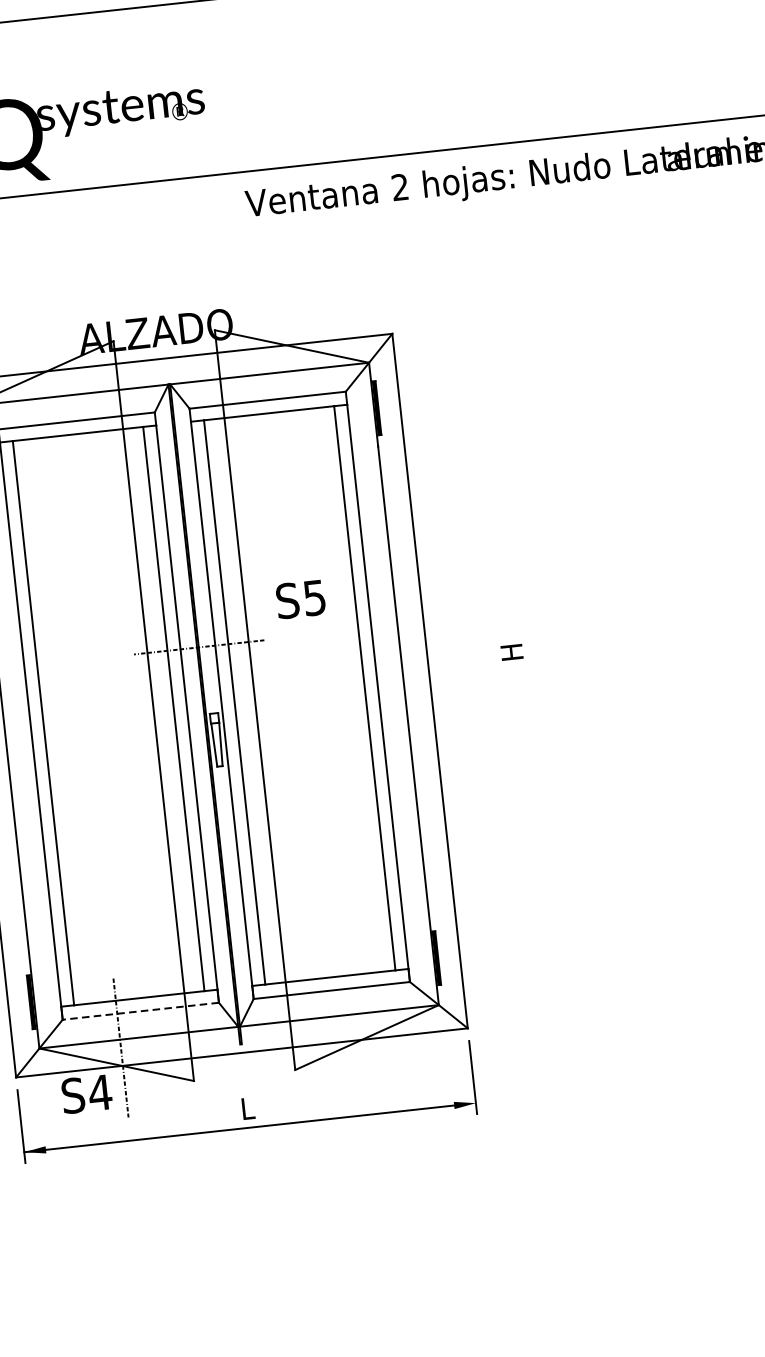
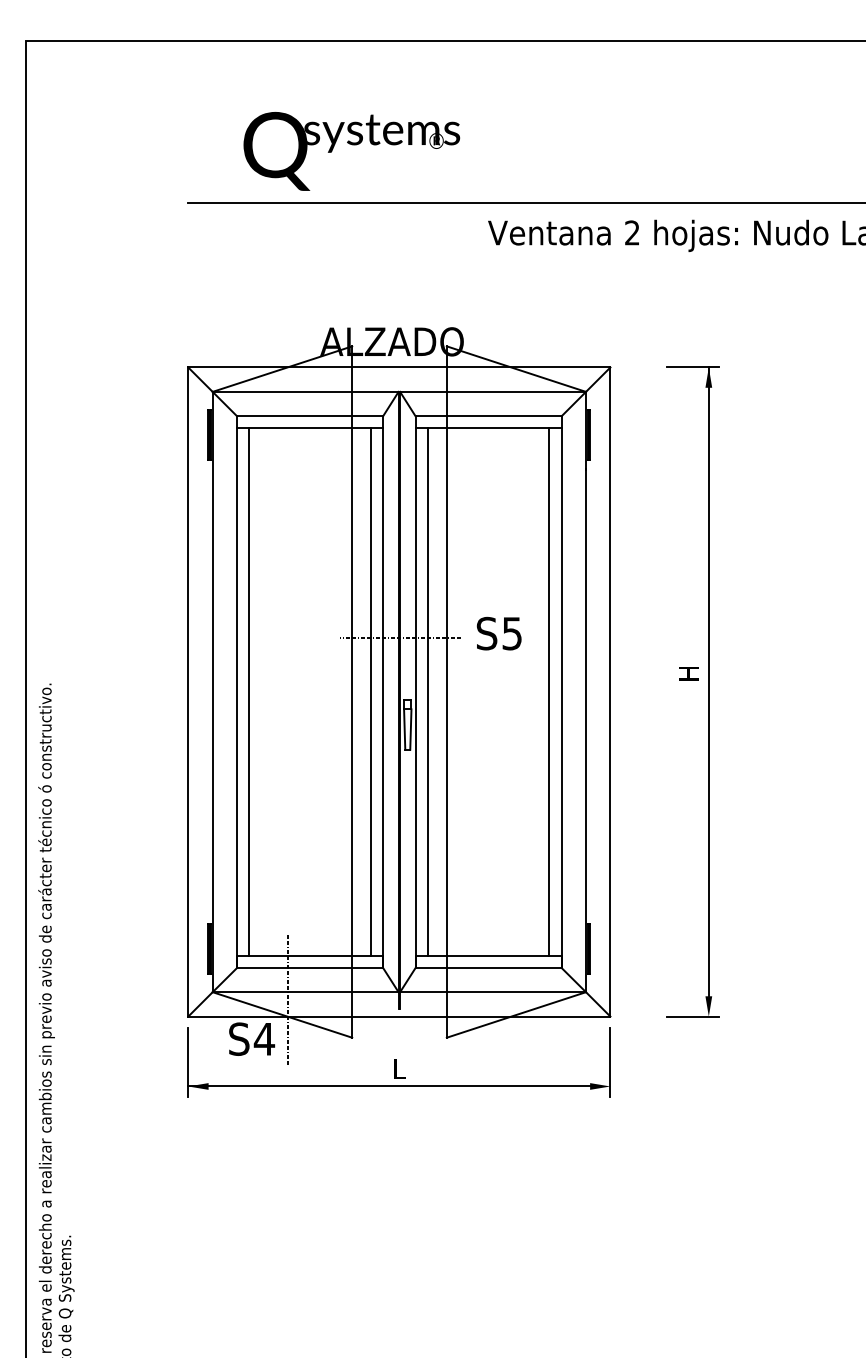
text: (300, 599) -> (498, 633), moved
part: (534, 669) -> (708, 691), added
line: (140, 1010) -> (309, 967), dashed -> solid

